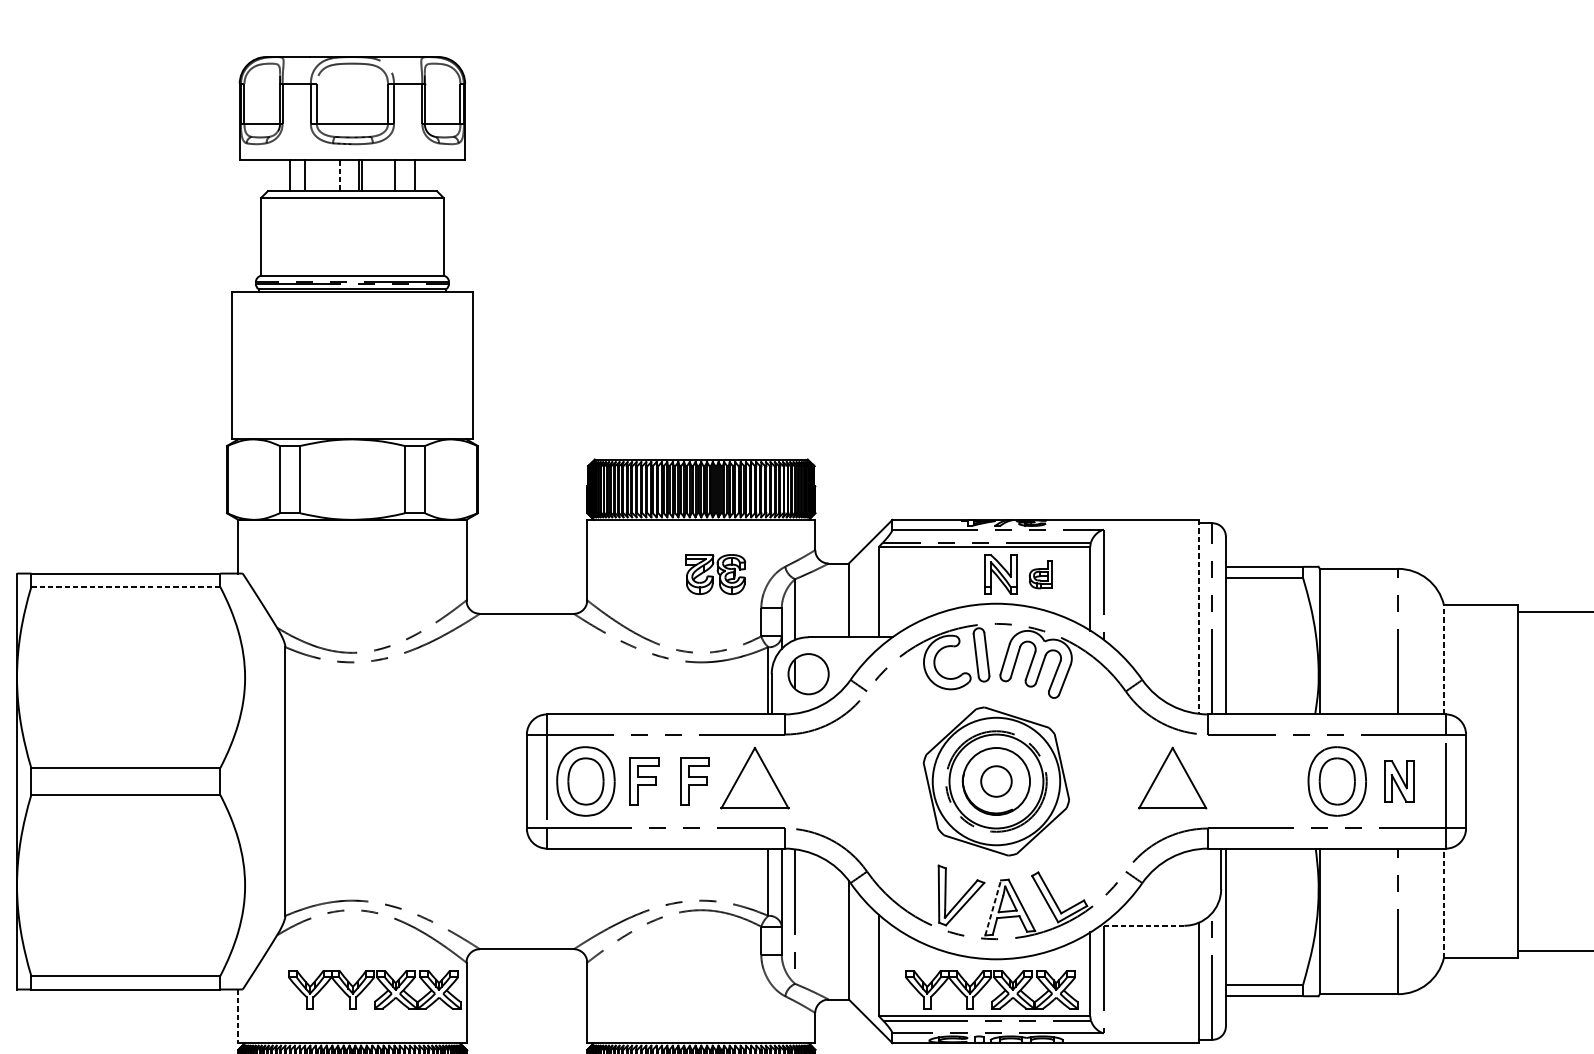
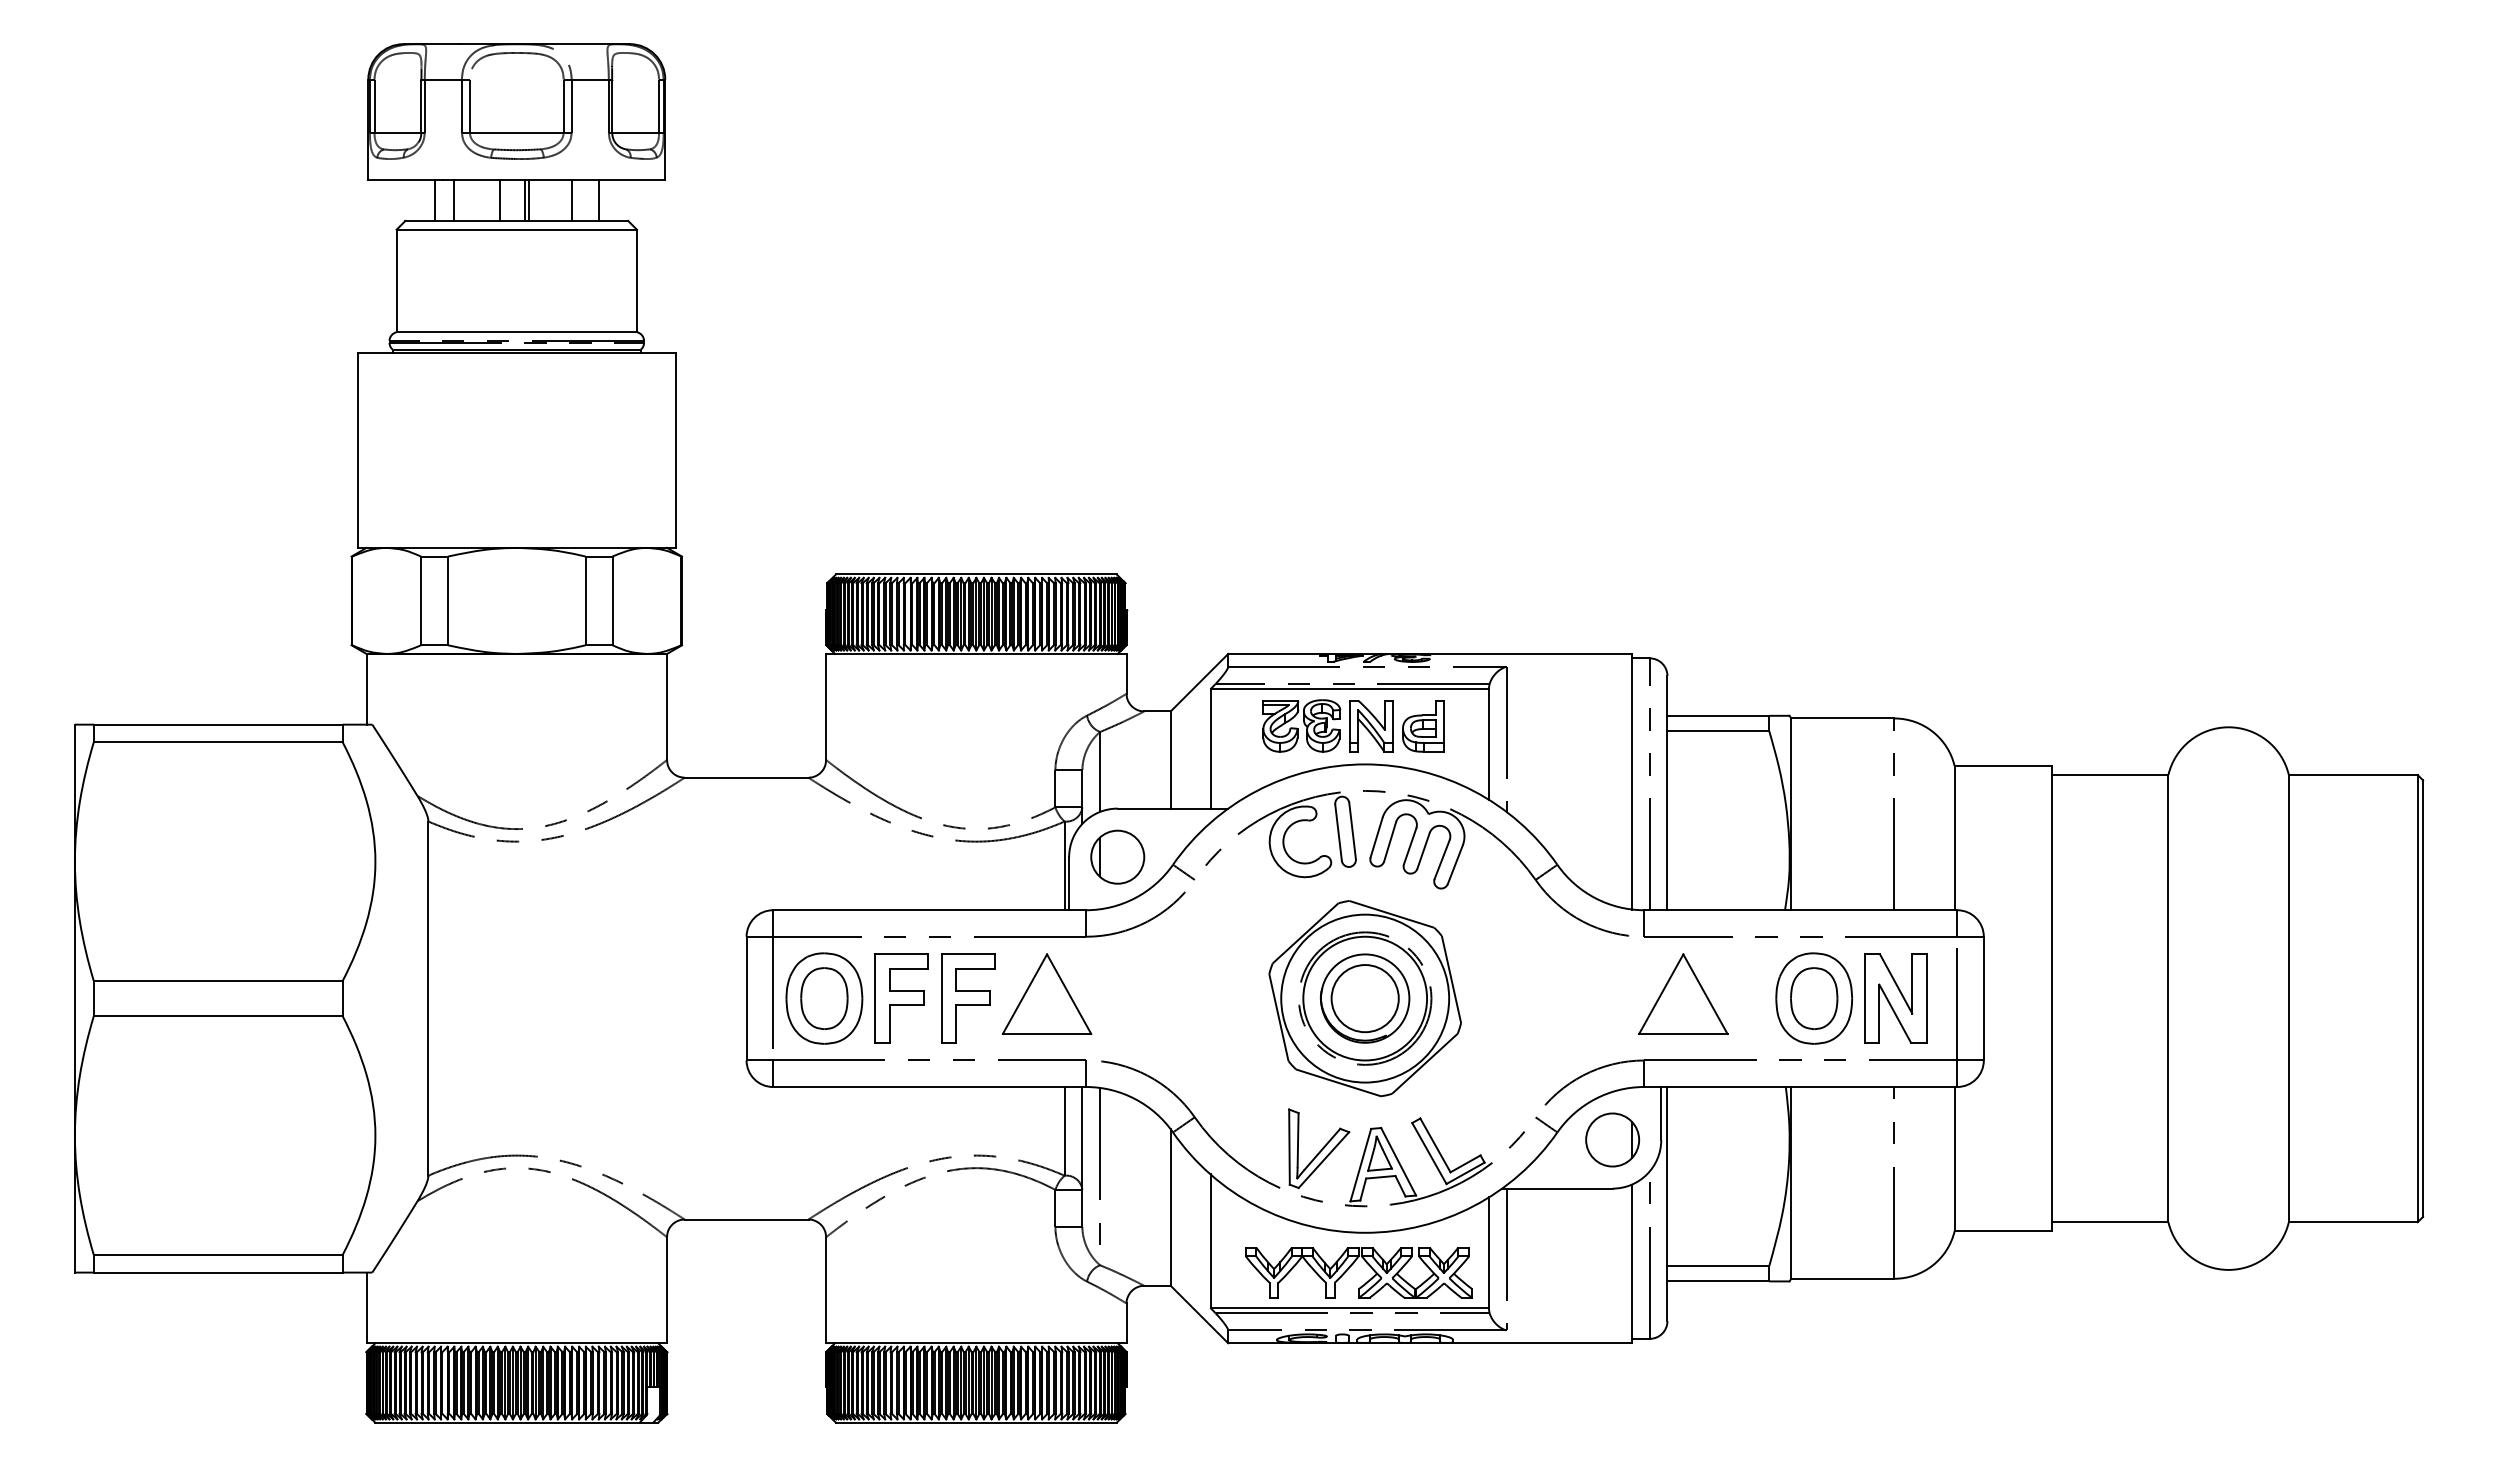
line: (340, 176) -> (500, 201), dashed -> solid
part: (715, 574) -> (1301, 725), moved
part: (1040, 574) -> (1423, 726), size x1.43
line: (125, 587) -> (217, 742), dashed -> solid
line: (1199, 616) -> (1632, 781), dashed -> solid
line: (1443, 659) -> (1954, 837), dashed -> solid
part: (1172, 777) -> (1683, 993), moved
part: (644, 781) -> (901, 998), size x1.43
part: (695, 781) -> (968, 998), size x1.43
circle: (995, 781) -> (1364, 998), size x1.67
part: (1399, 781) -> (1895, 998), size x1.67
part: (1184, 888) -> (1612, 1139), added
line: (1443, 902) -> (1954, 1158), dashed -> solid
line: (992, 908) -> (1360, 1165), dashed -> solid
line: (1141, 925) -> (1556, 1188), dashed -> solid
part: (369, 984) -> (539, 1265), removed
line: (238, 1016) -> (366, 1308), dashed -> solid

